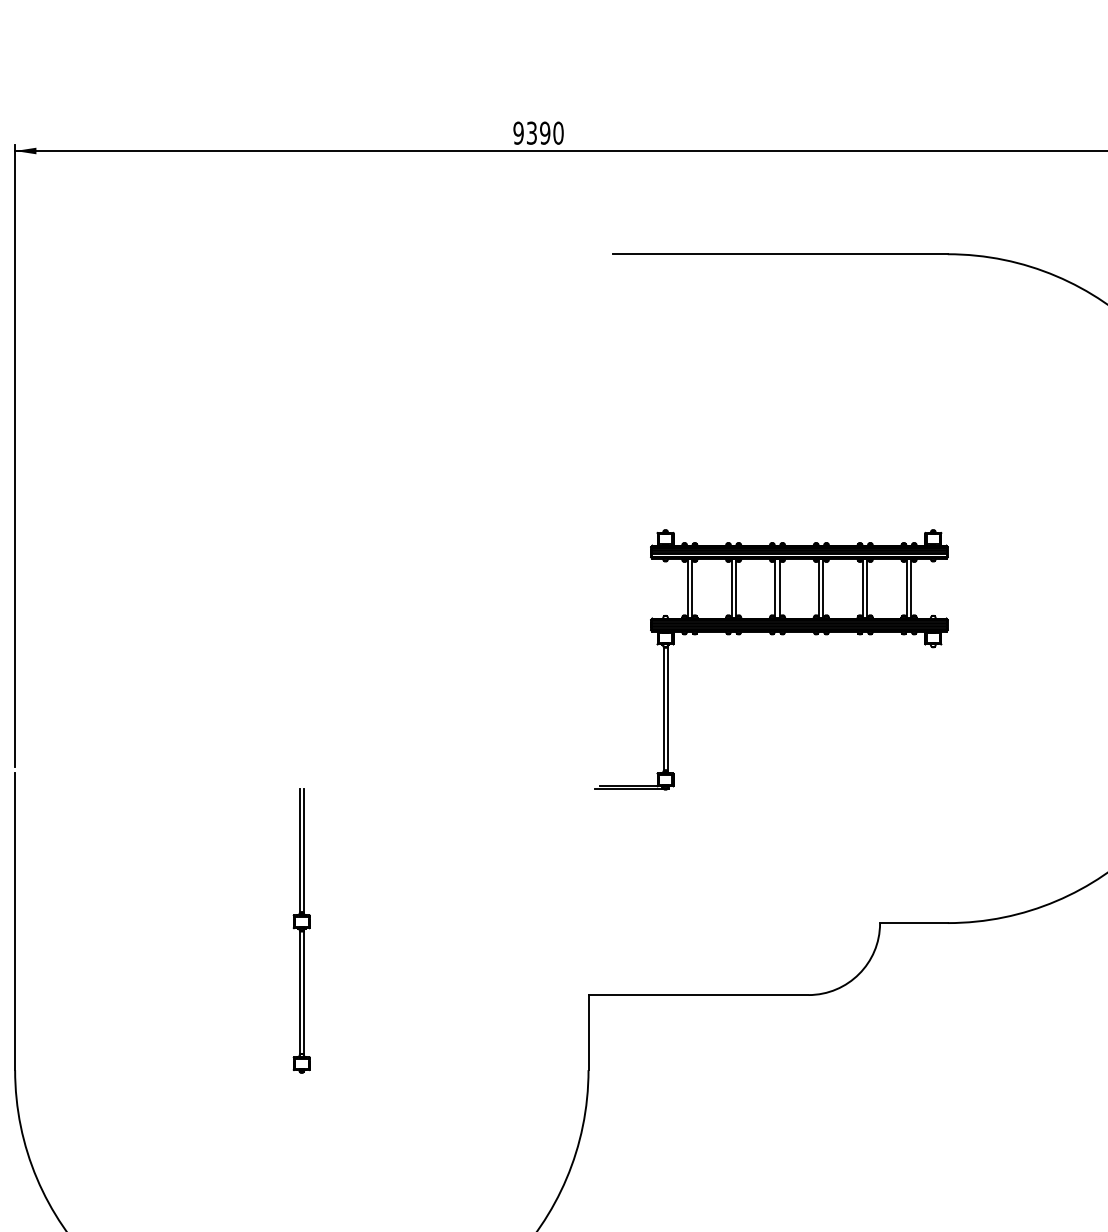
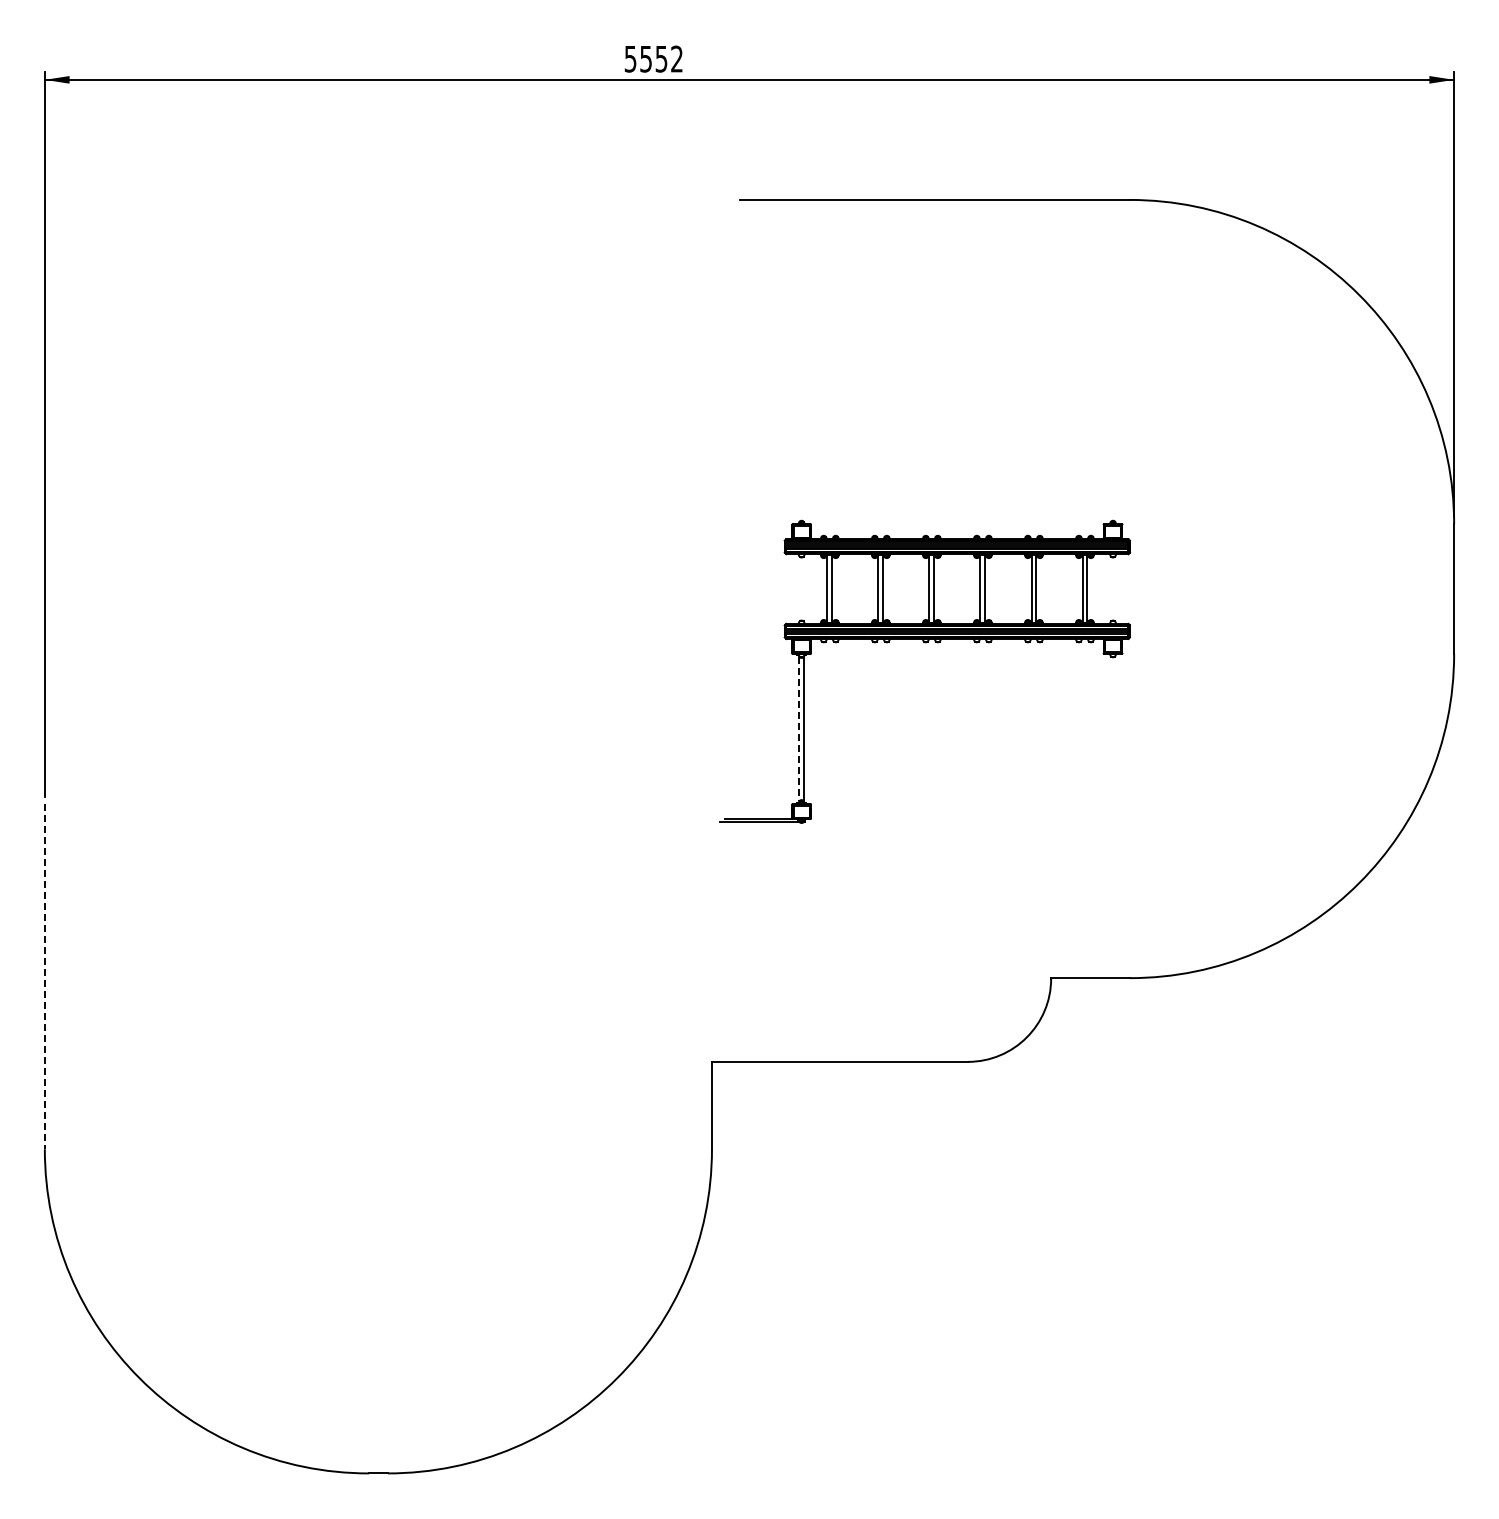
text: (538, 132) -> (653, 58), 9390 -> 5552
line: (663, 709) -> (799, 729), solid -> dashed
line: (14, 921) -> (44, 976), solid -> dashed
part: (301, 931) -> (378, 987), removed

